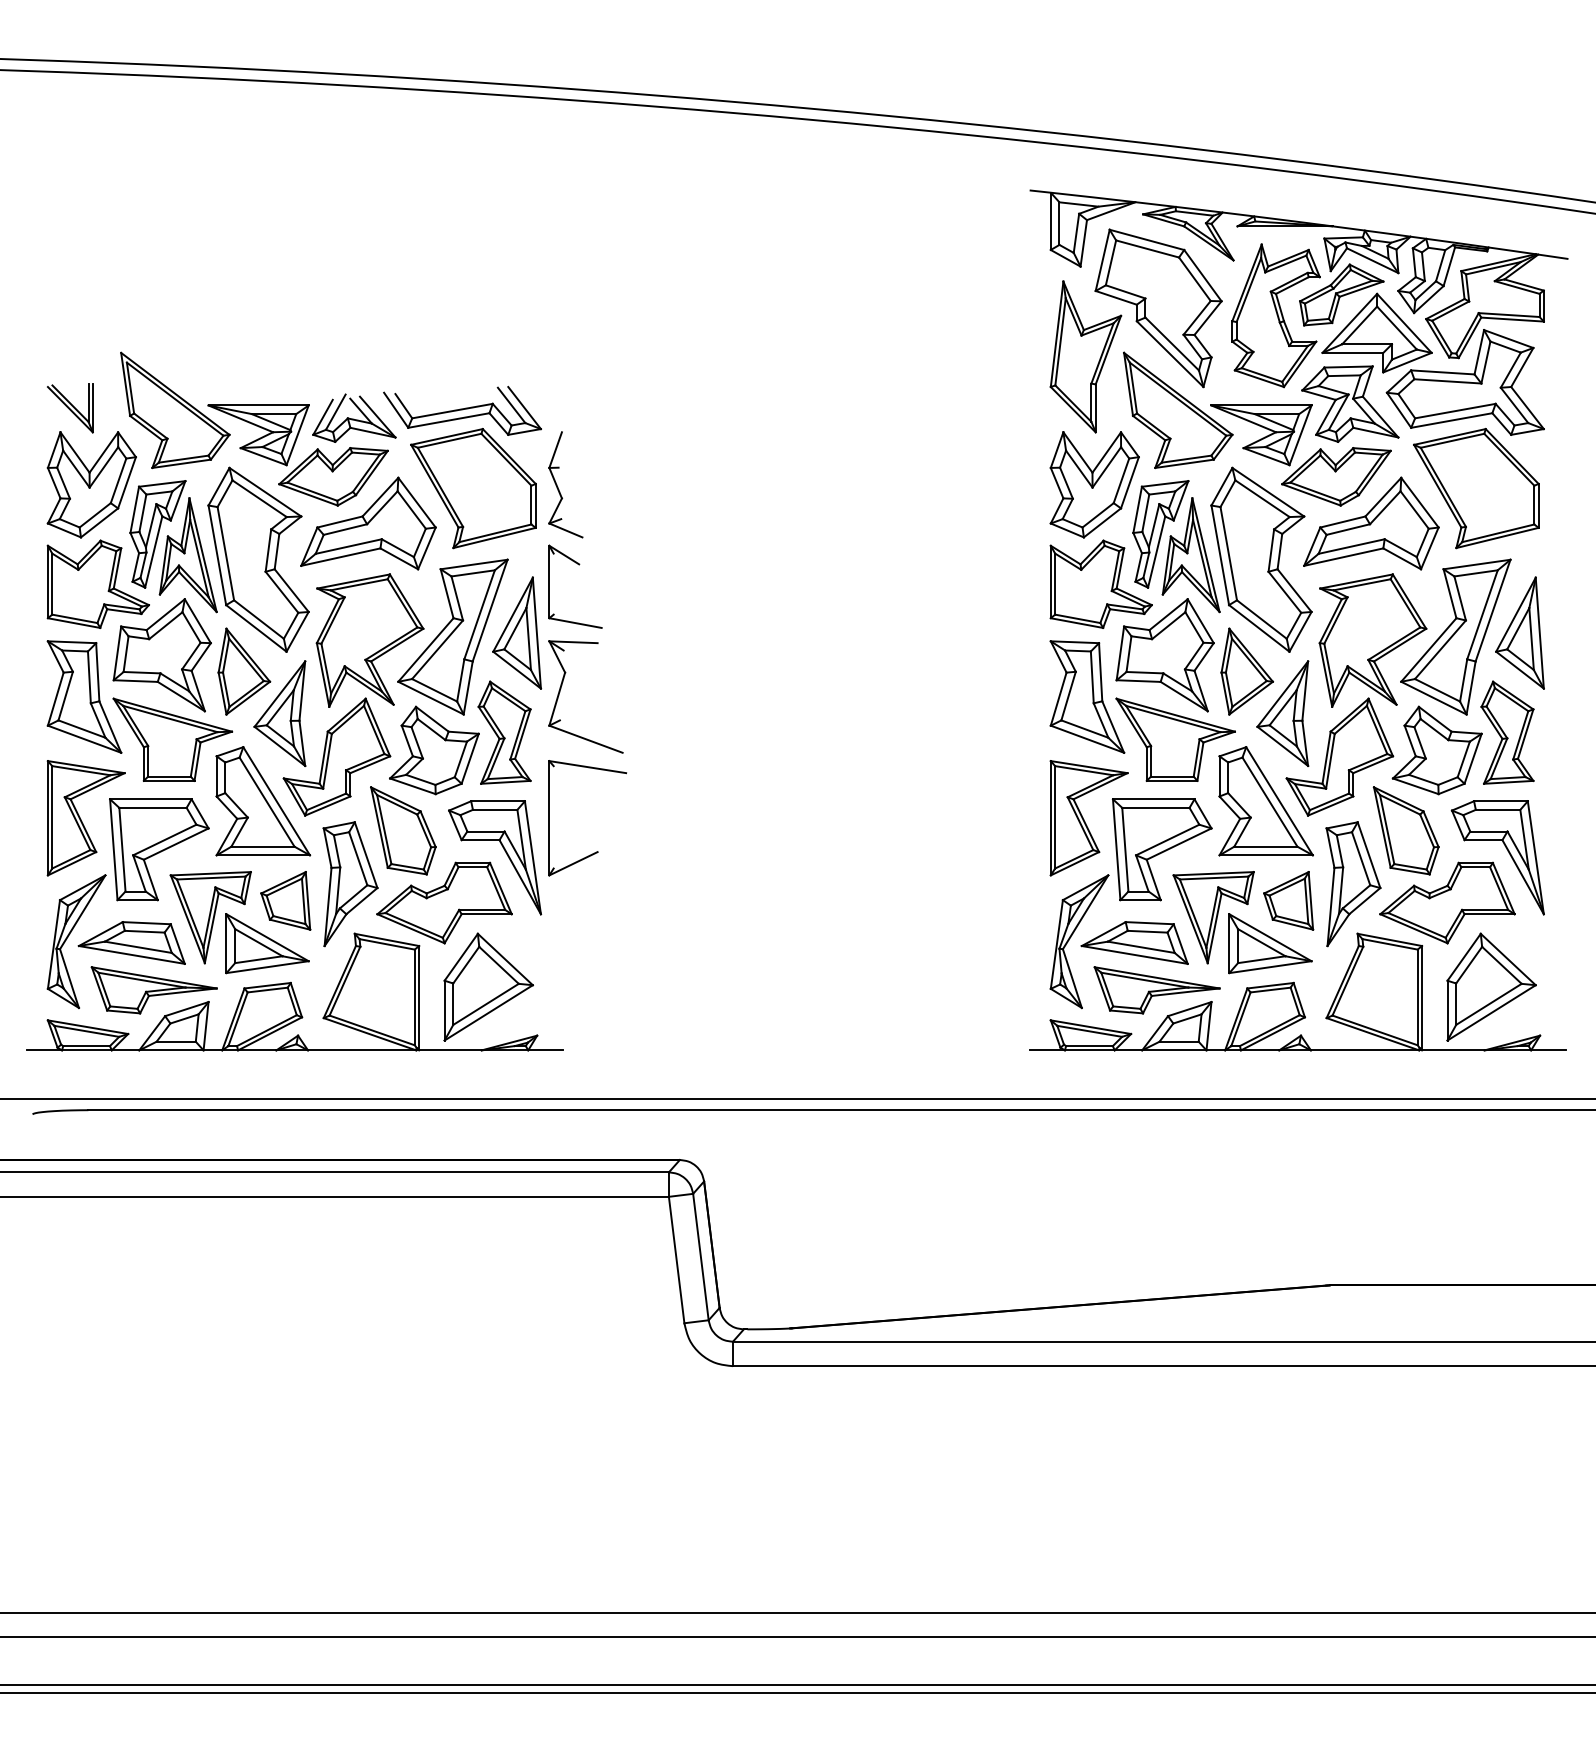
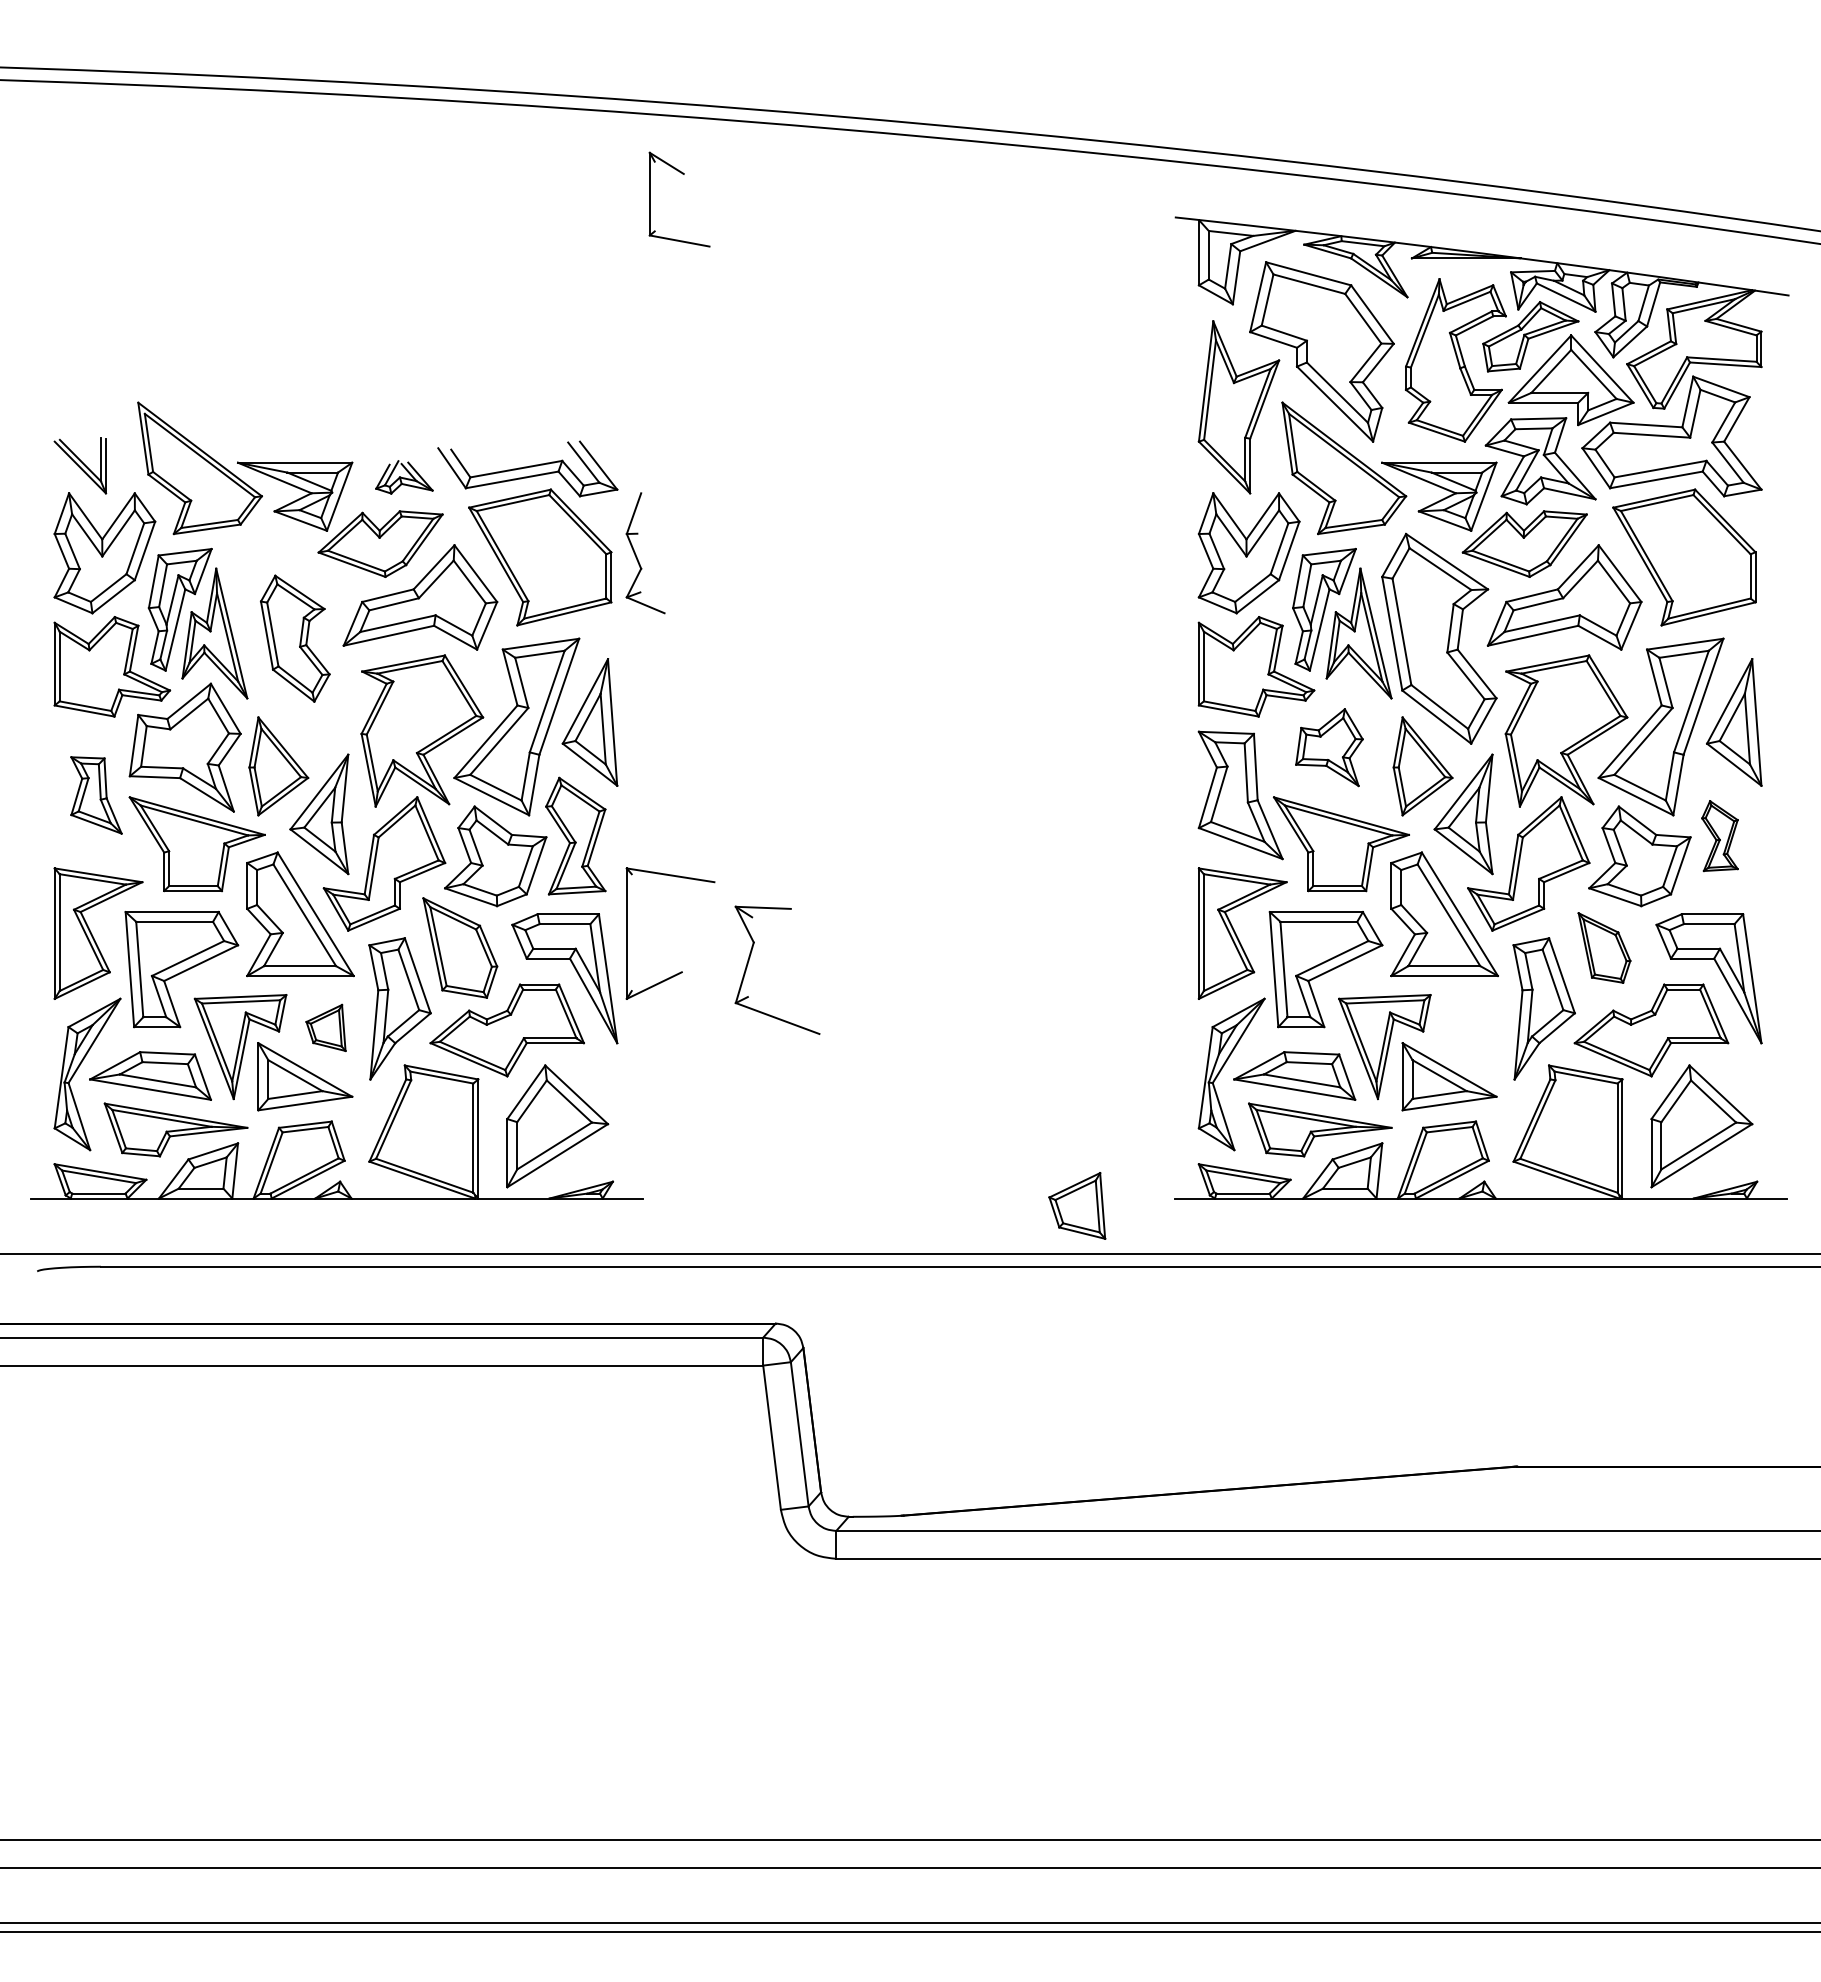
part: (354, 418) -> (404, 477), size x0.6
part: (258, 559) -> (295, 638), size x0.6
part: (577, 564) -> (682, 174), moved
part: (1165, 655) -> (1329, 747), size x0.6
part: (561, 689) -> (749, 961), moved
part: (84, 697) -> (96, 795), size x0.6
part: (1507, 732) -> (1719, 835), size x0.6
part: (1406, 830) -> (1604, 947), size x0.7
part: (285, 900) -> (325, 1027), size x0.7
part: (1288, 900) -> (1077, 1205), moved

